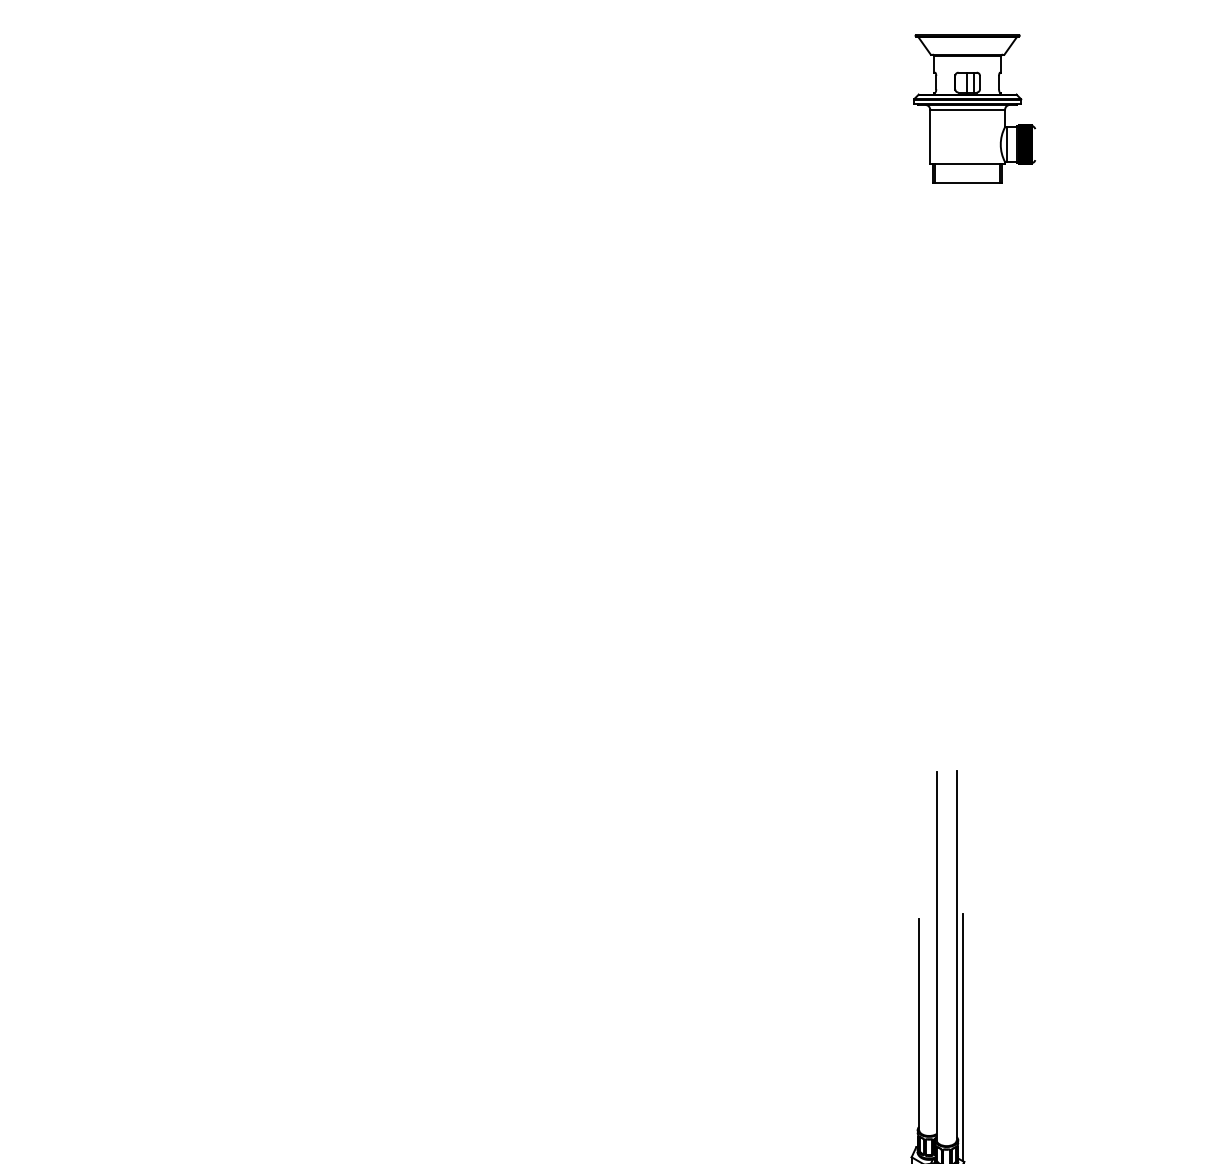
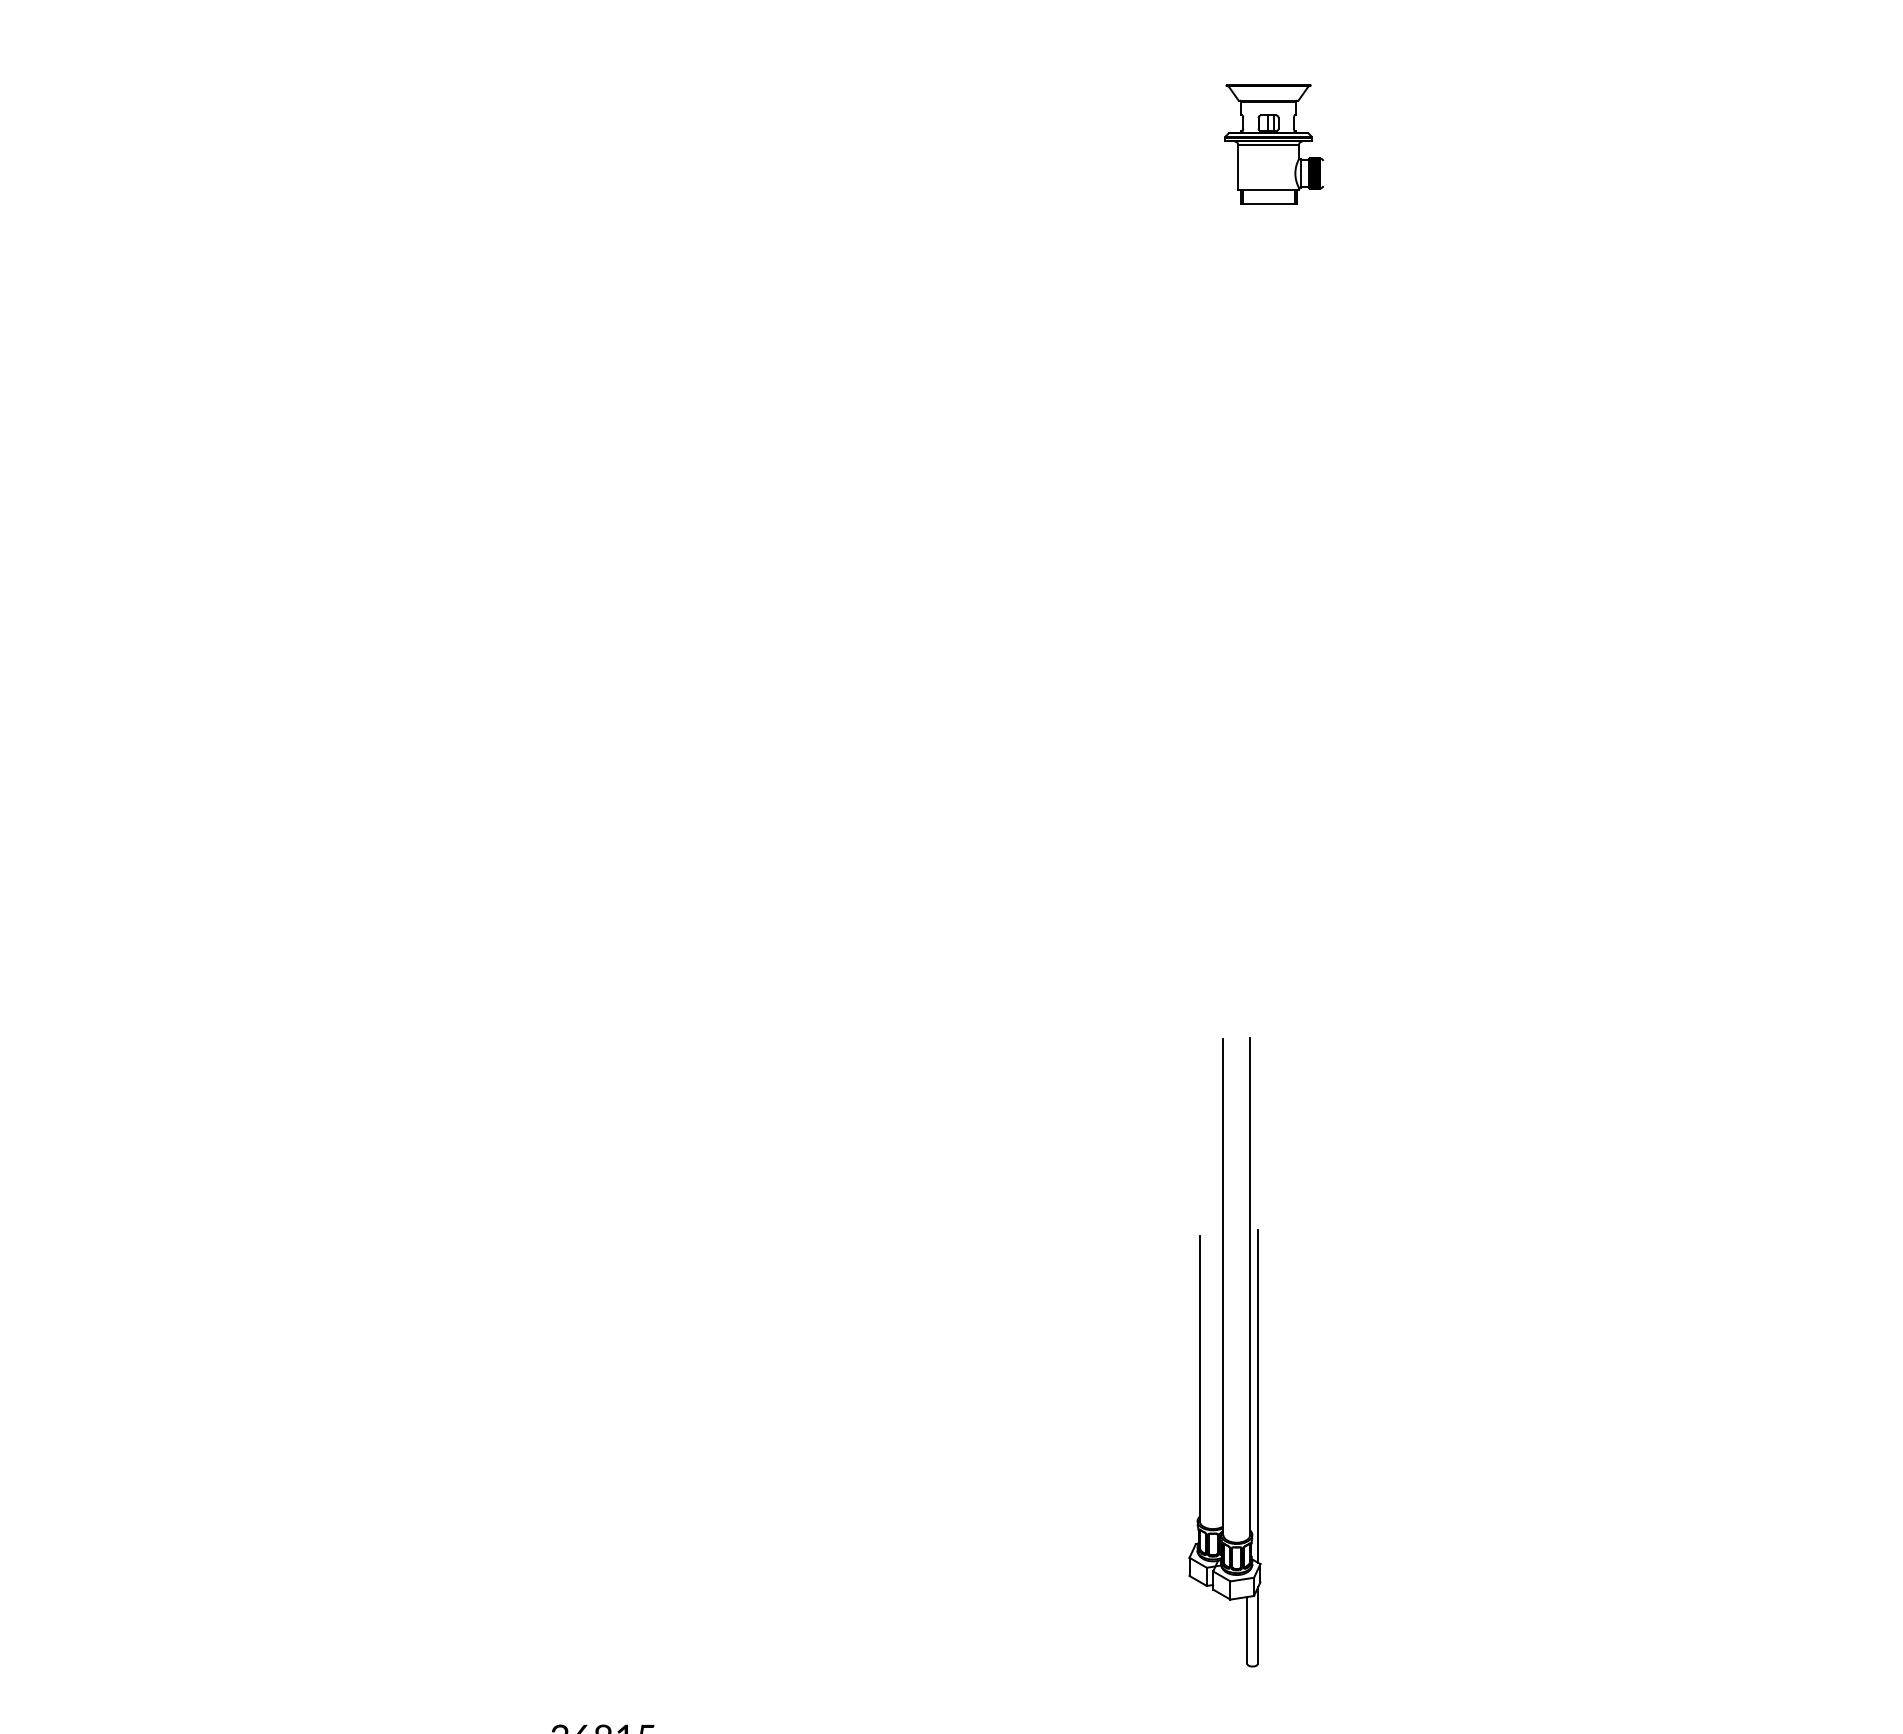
part: (973, 108) -> (1273, 144), size x0.6

